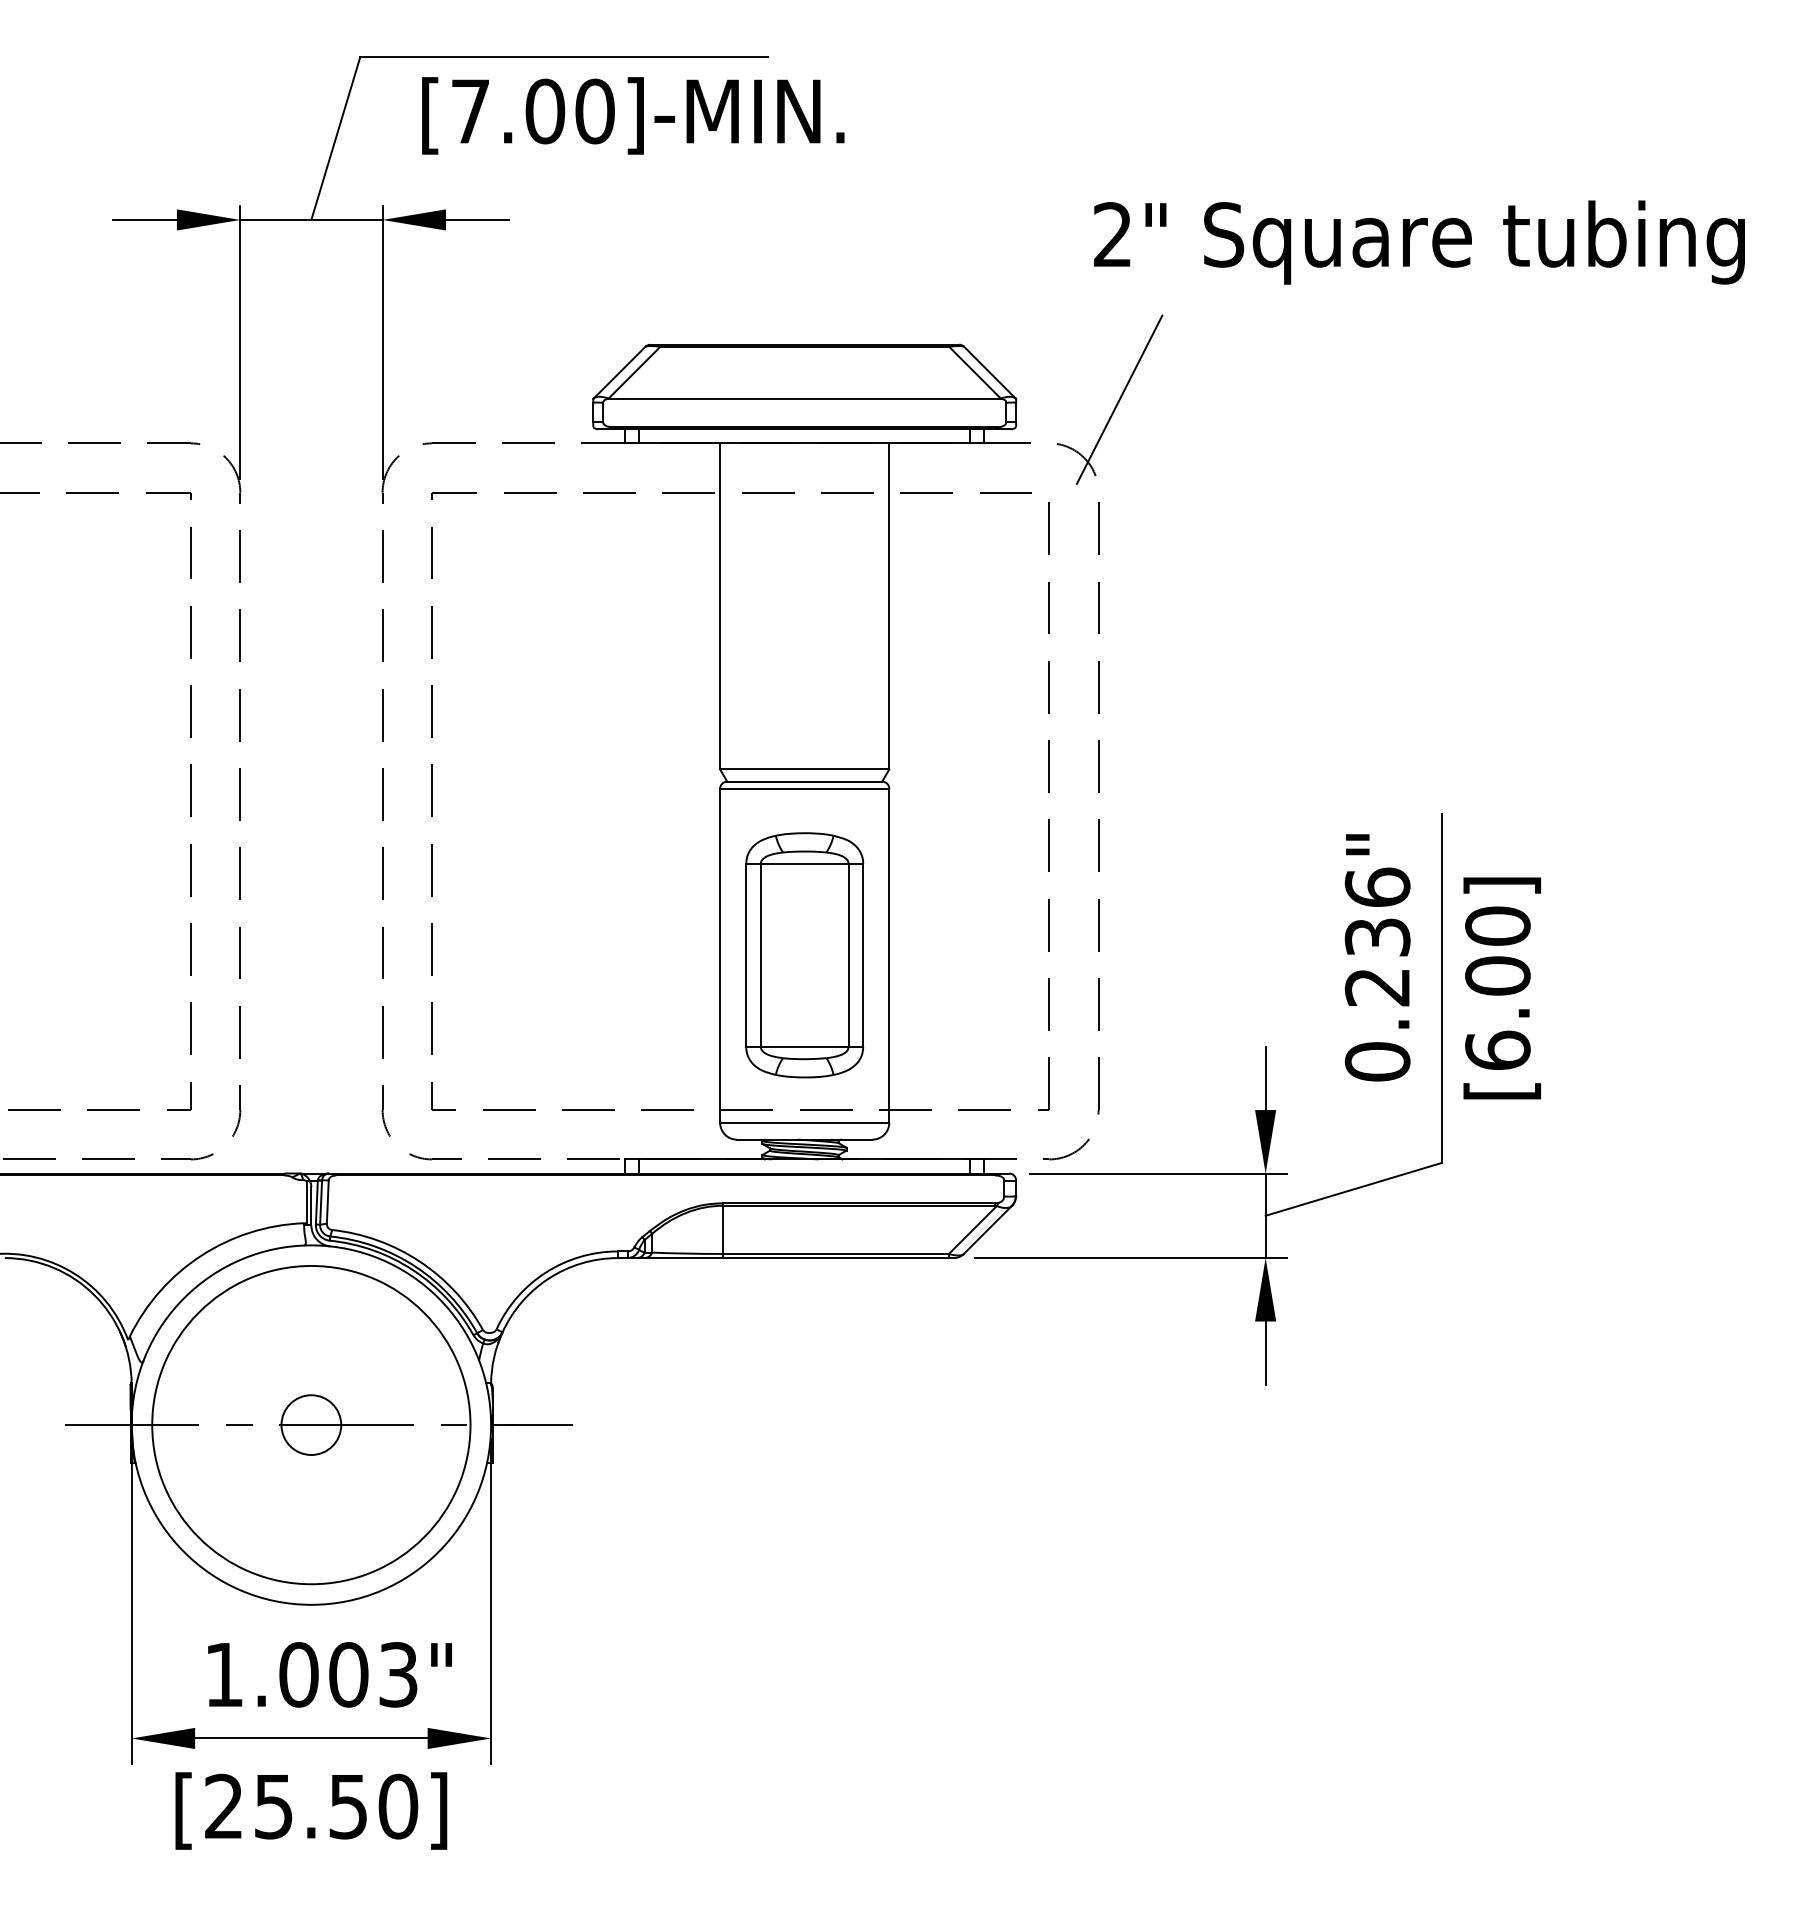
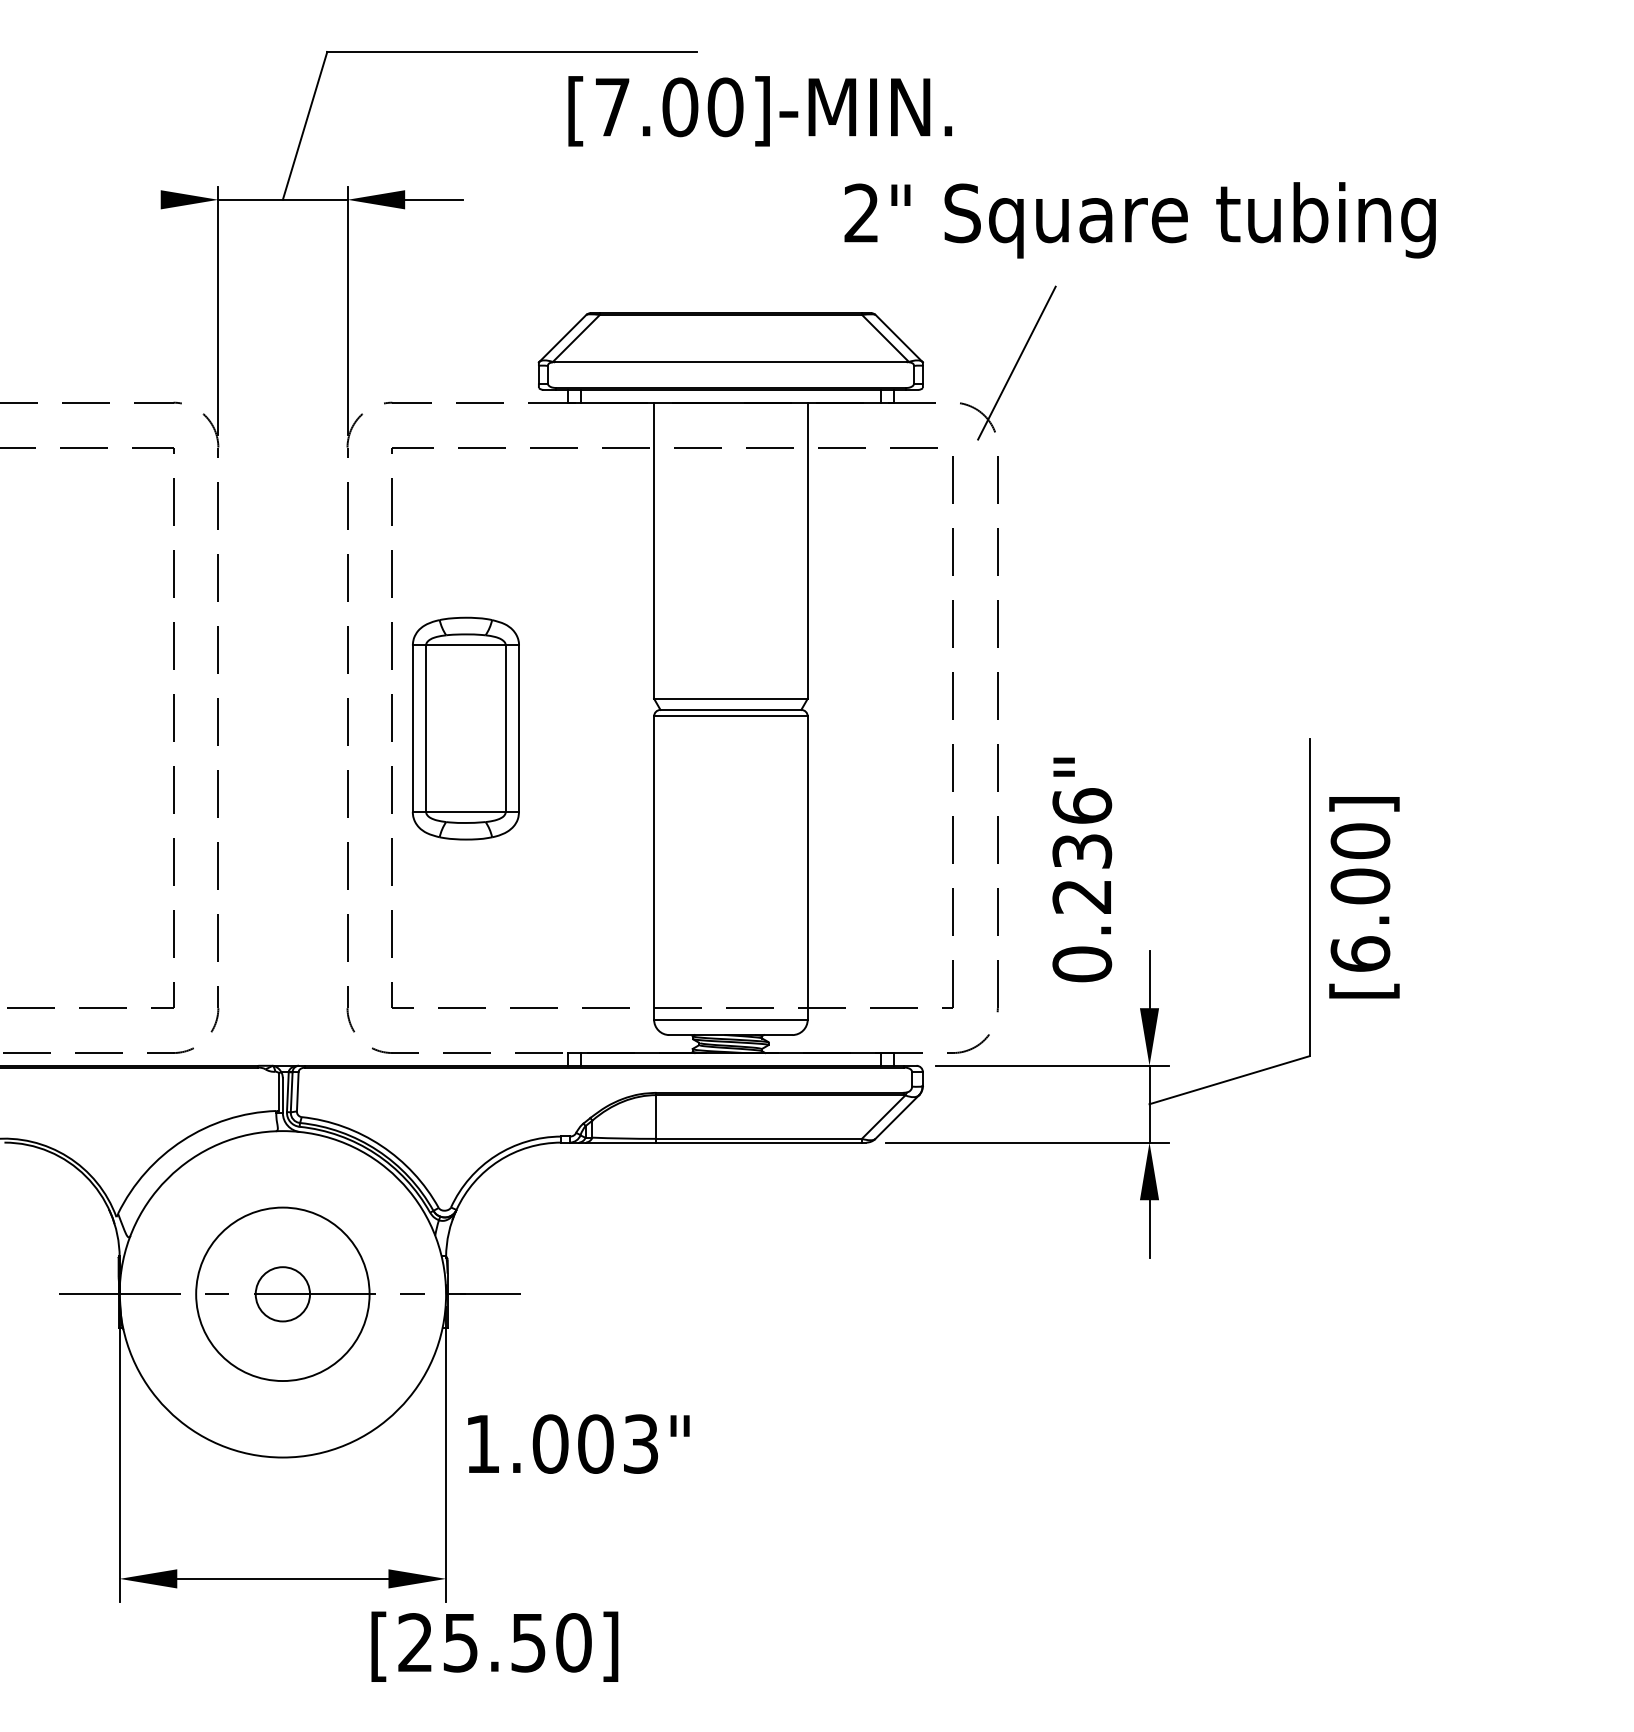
text: (632, 116) -> (759, 111), moved
line: (144, 219) -> (131, 199), removed
text: (1418, 242) -> (1139, 220), moved
part: (804, 955) -> (465, 728), moved
text: (1377, 957) -> (1082, 869), moved
circle: (310, 1424) -> (282, 1293), size x0.6
text: (329, 1674) -> (578, 1443), moved
text: (310, 1810) -> (494, 1646), moved

